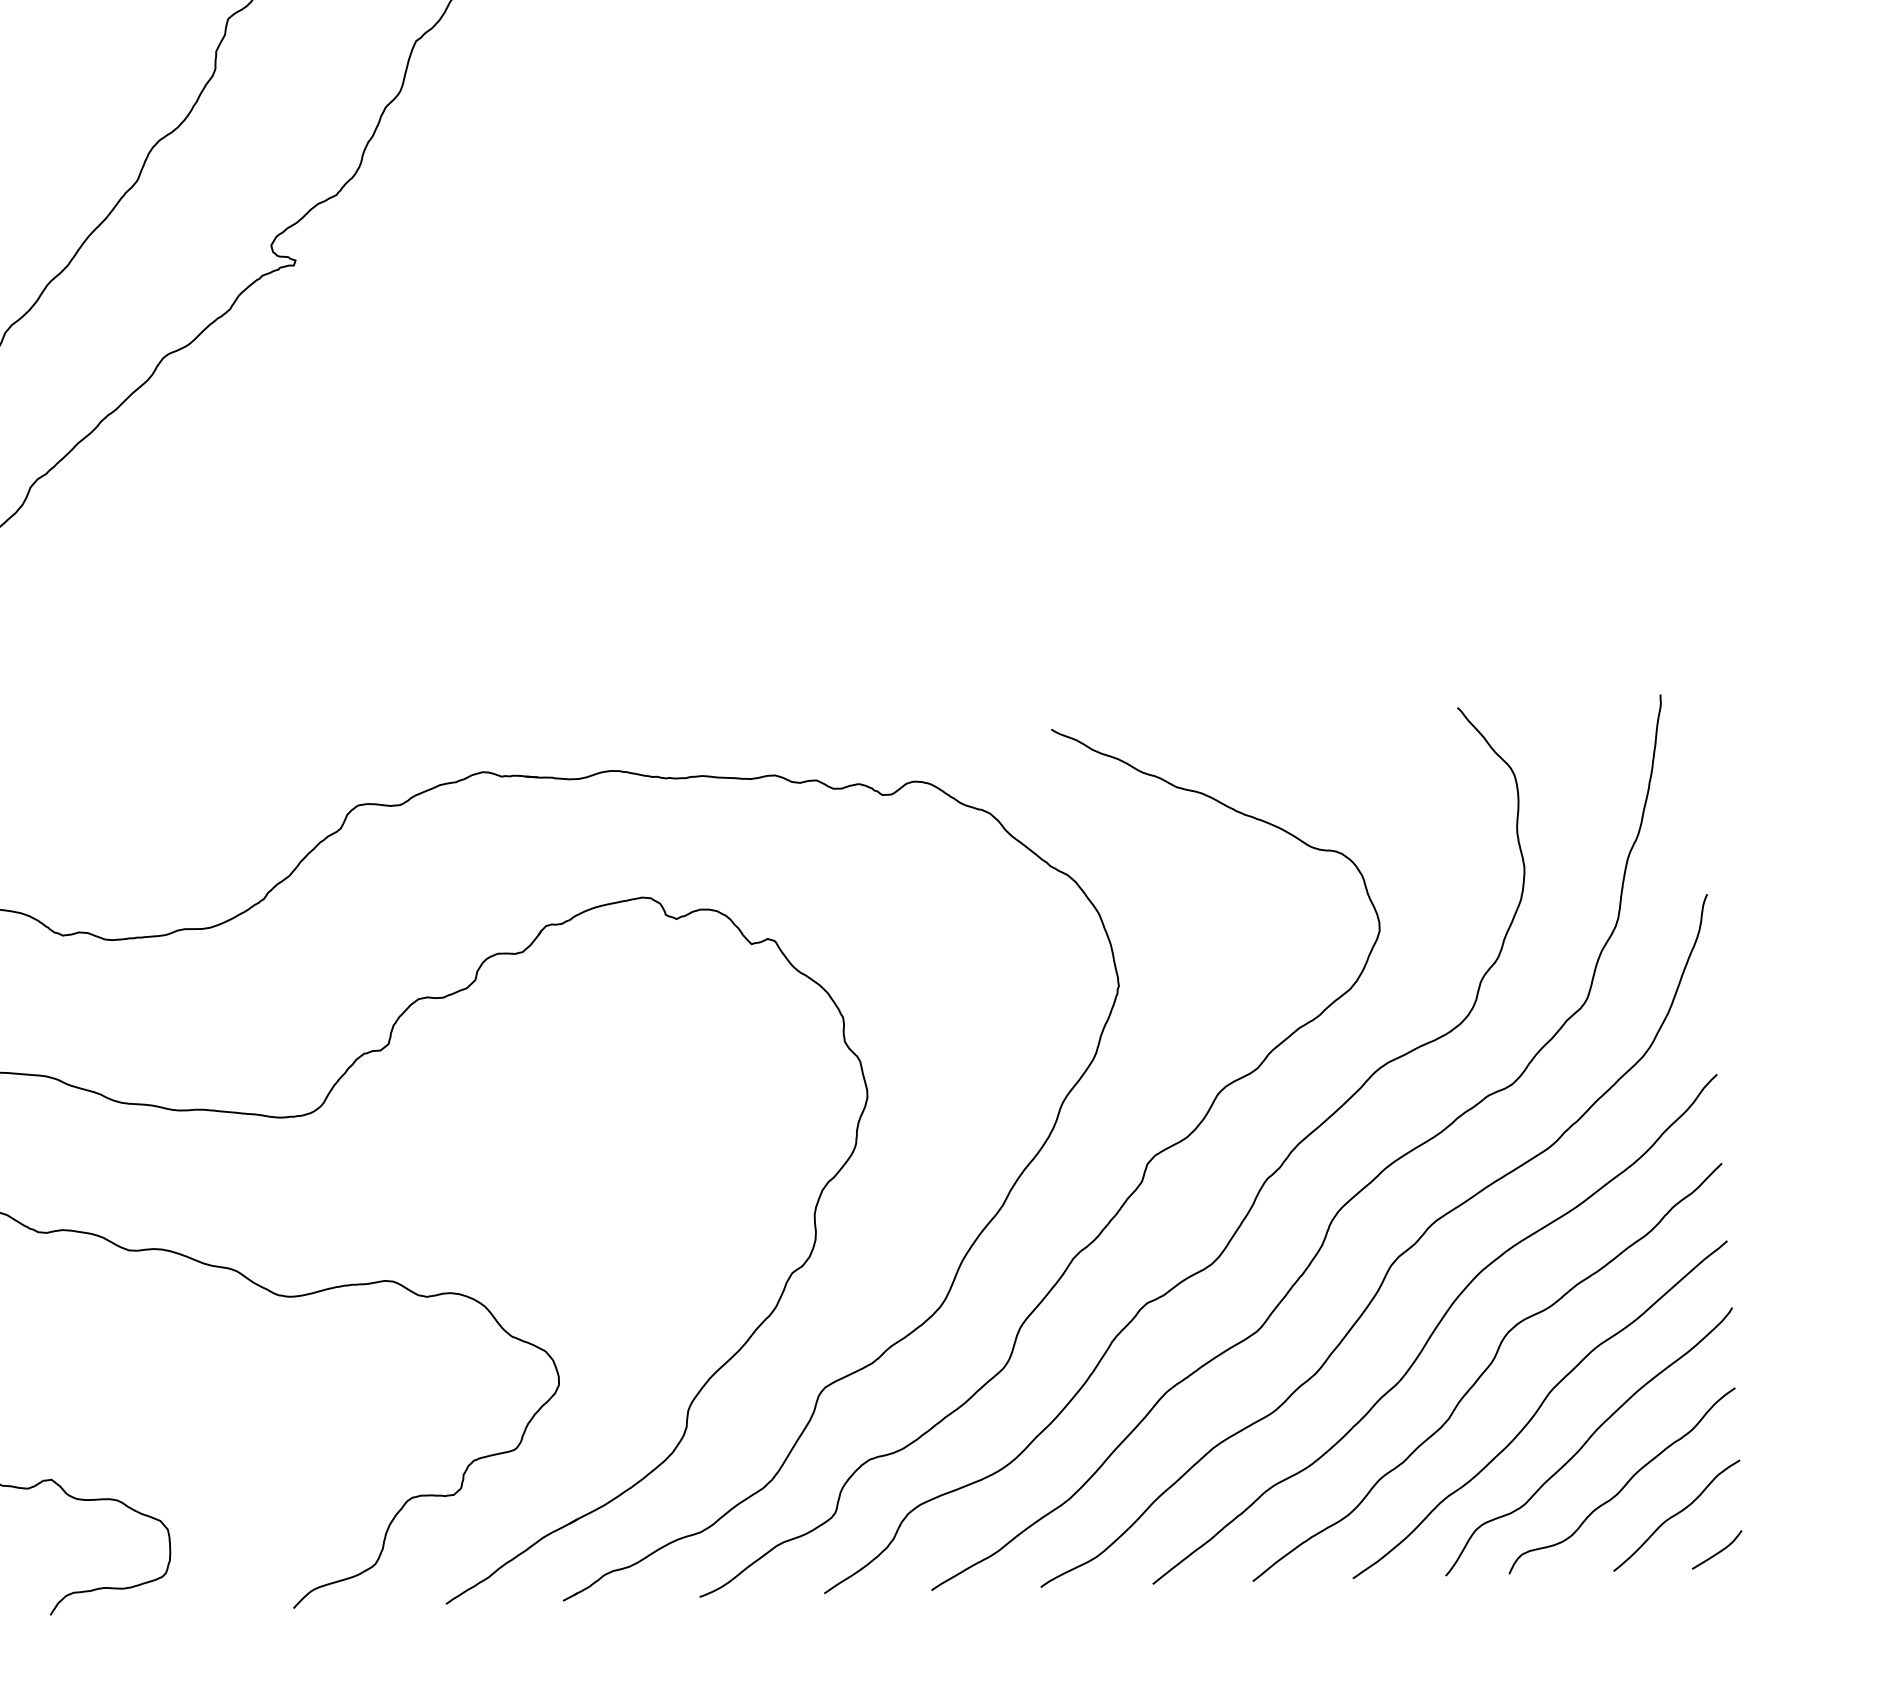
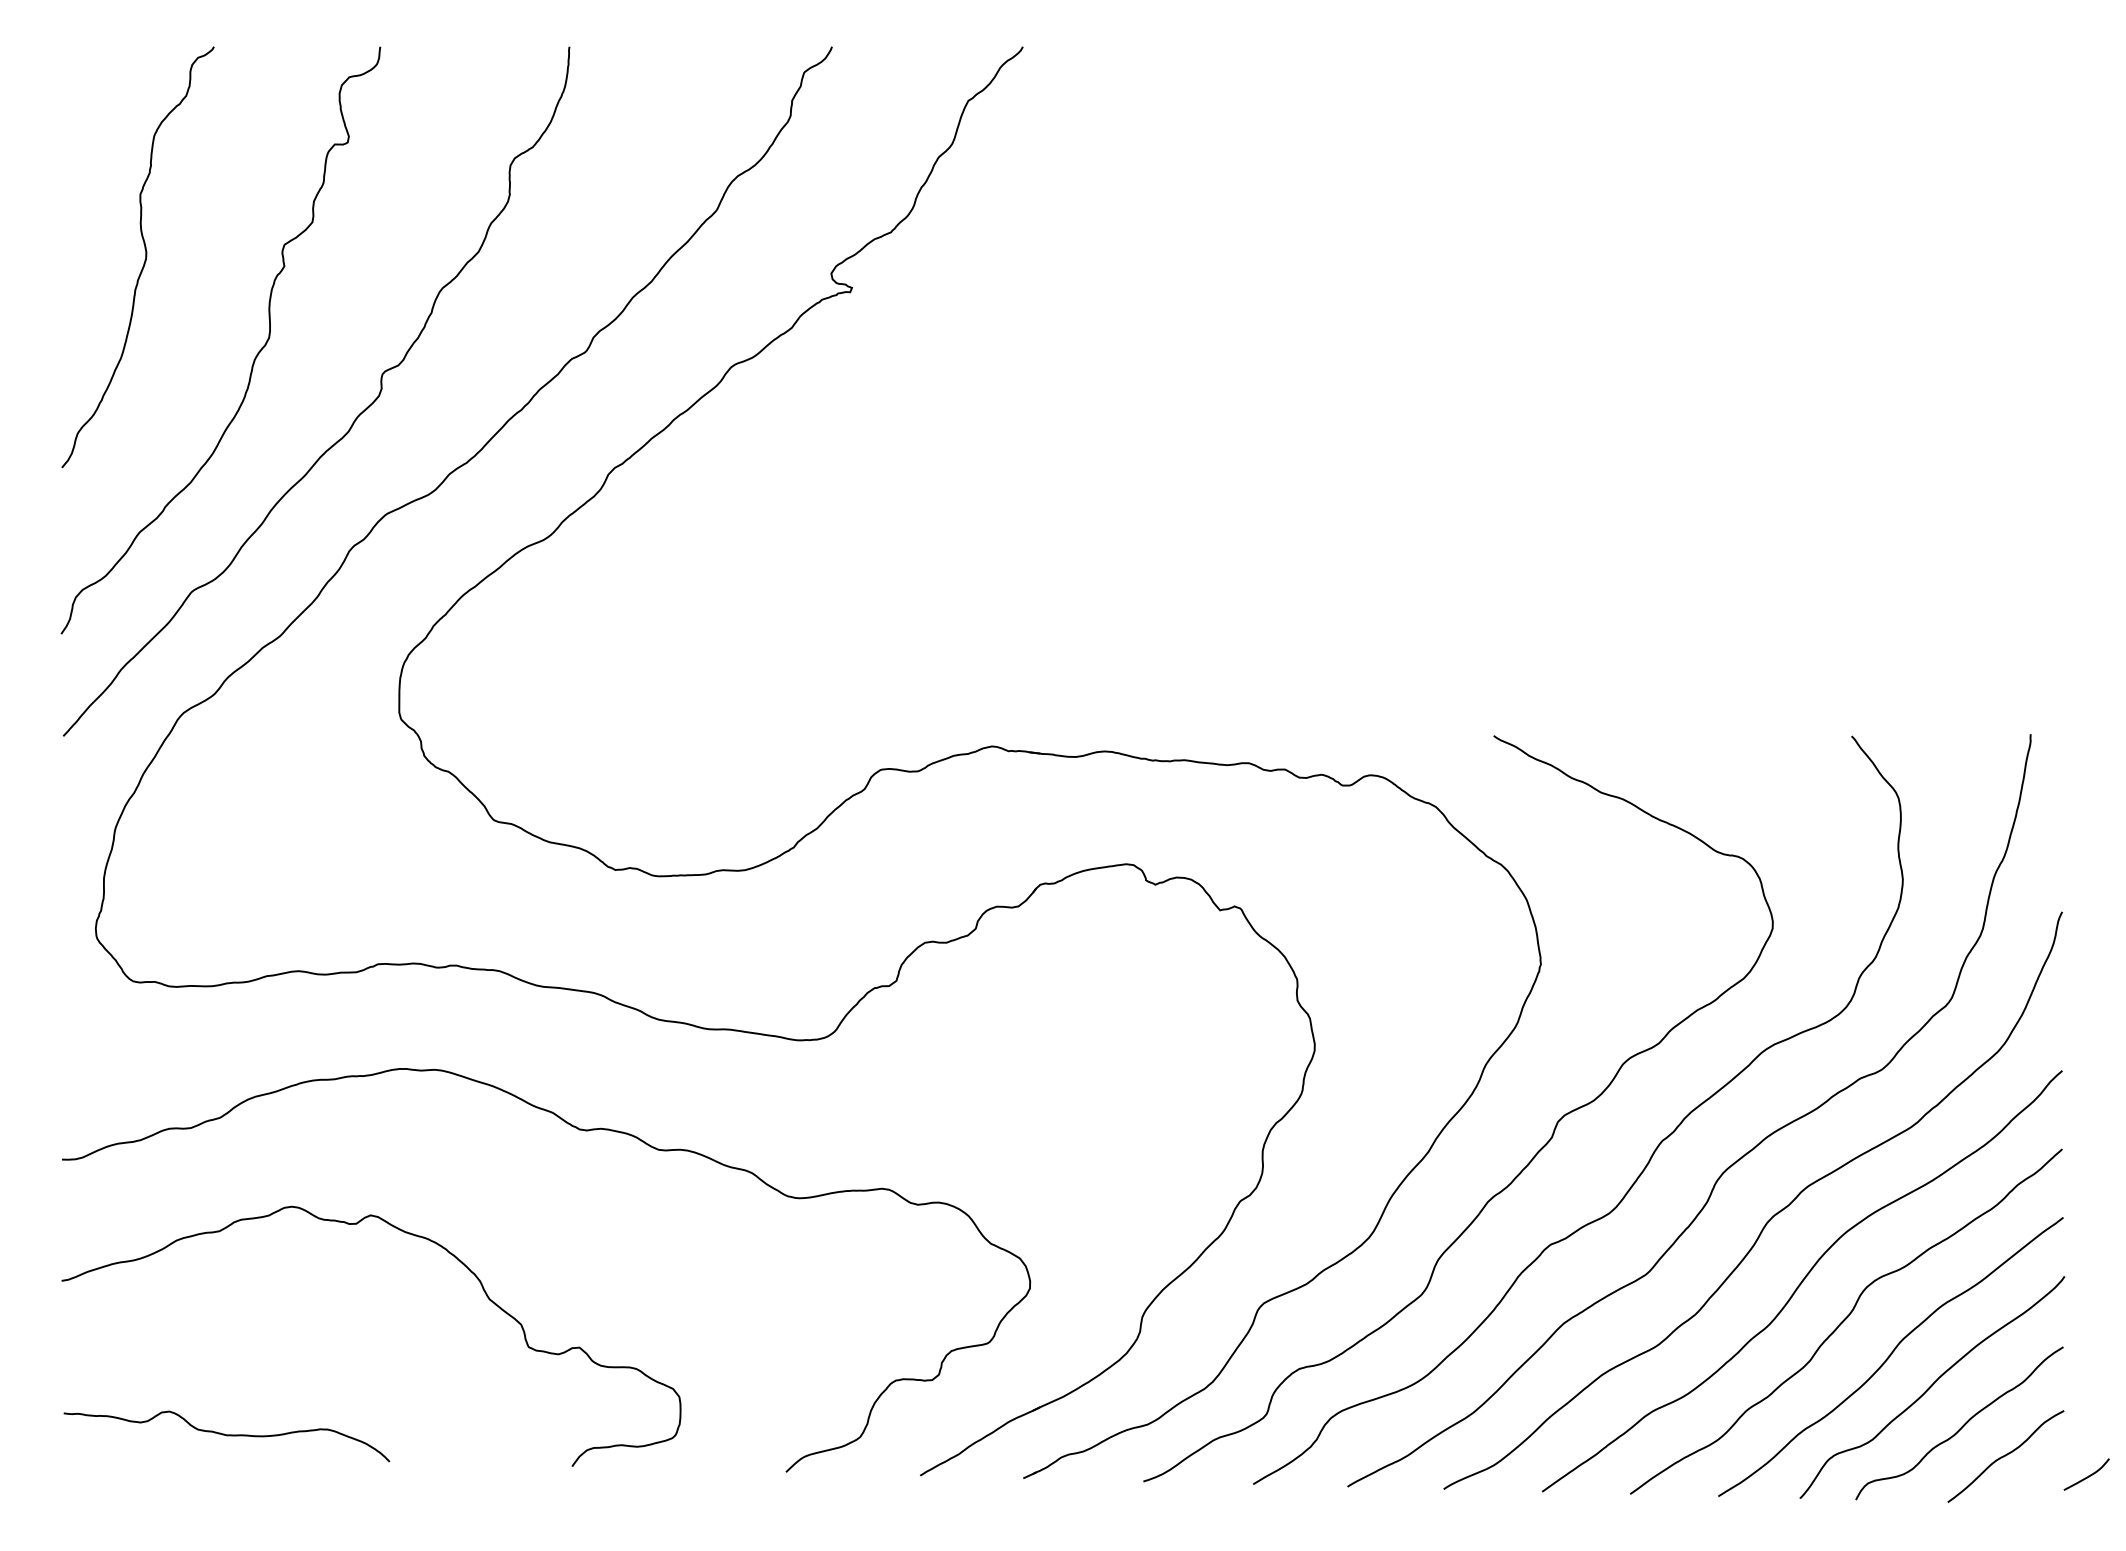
curve: (1716, 1552) -> (2086, 1476), moved

